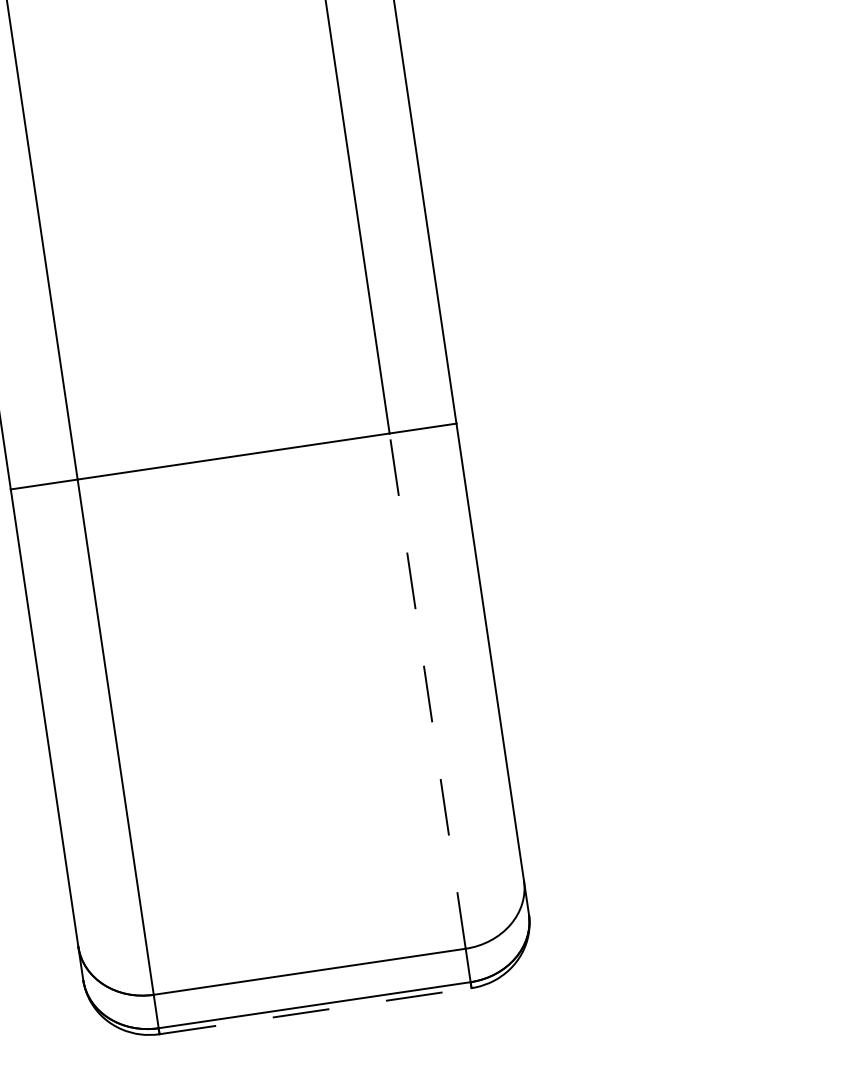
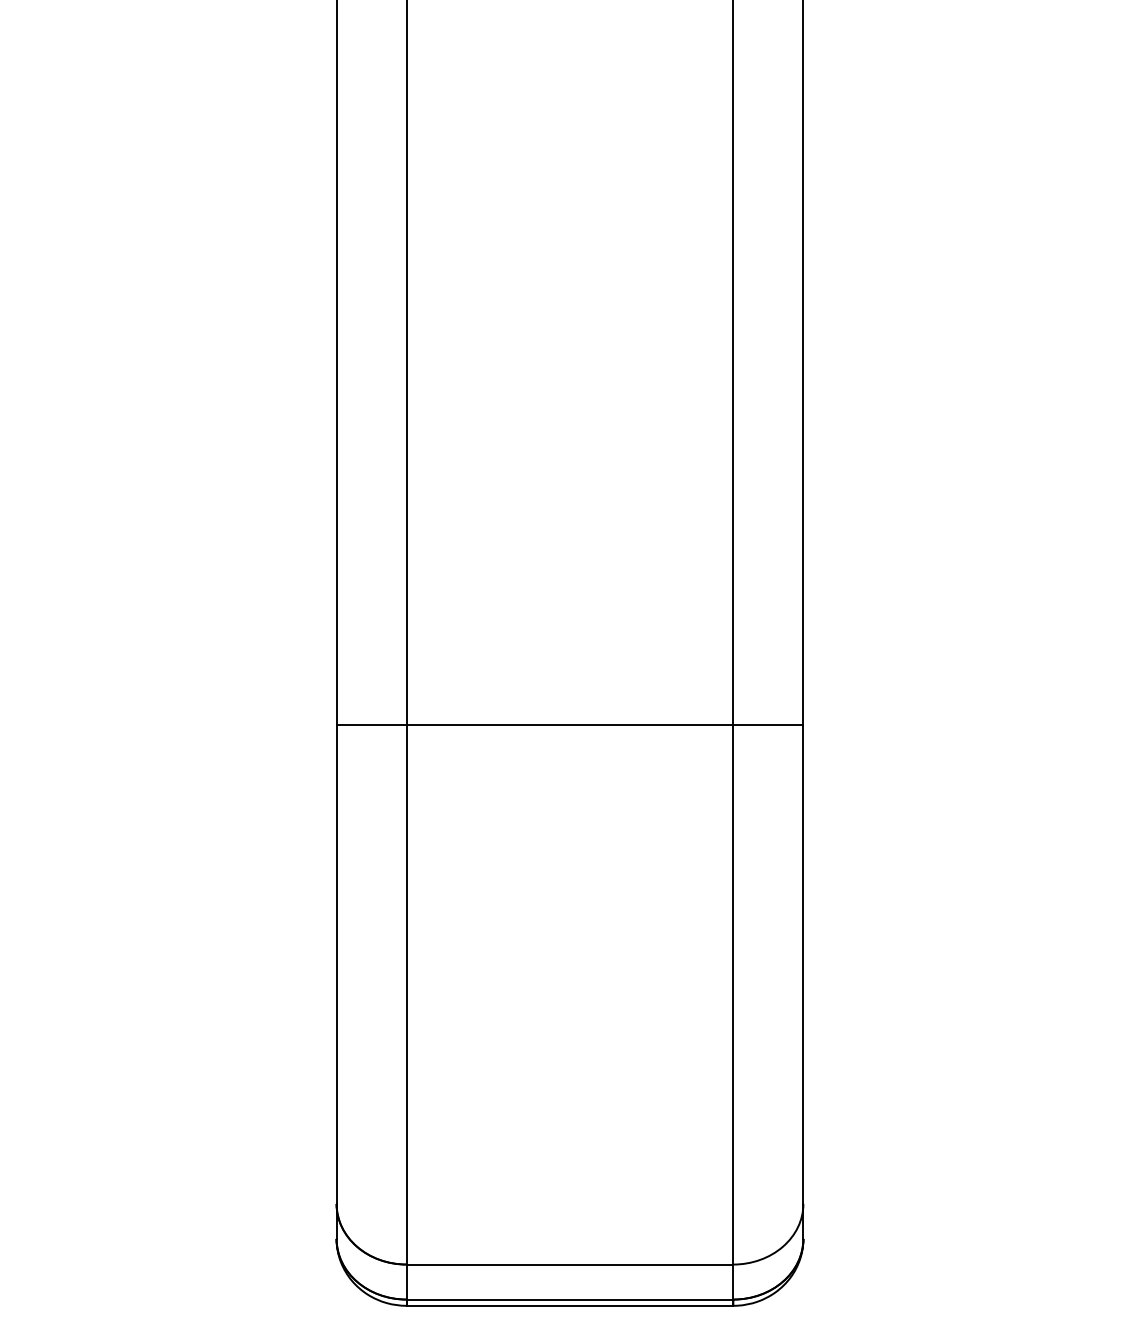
line: (427, 690) -> (733, 994), dashed -> solid
line: (315, 1010) -> (570, 1305), dashed -> solid

